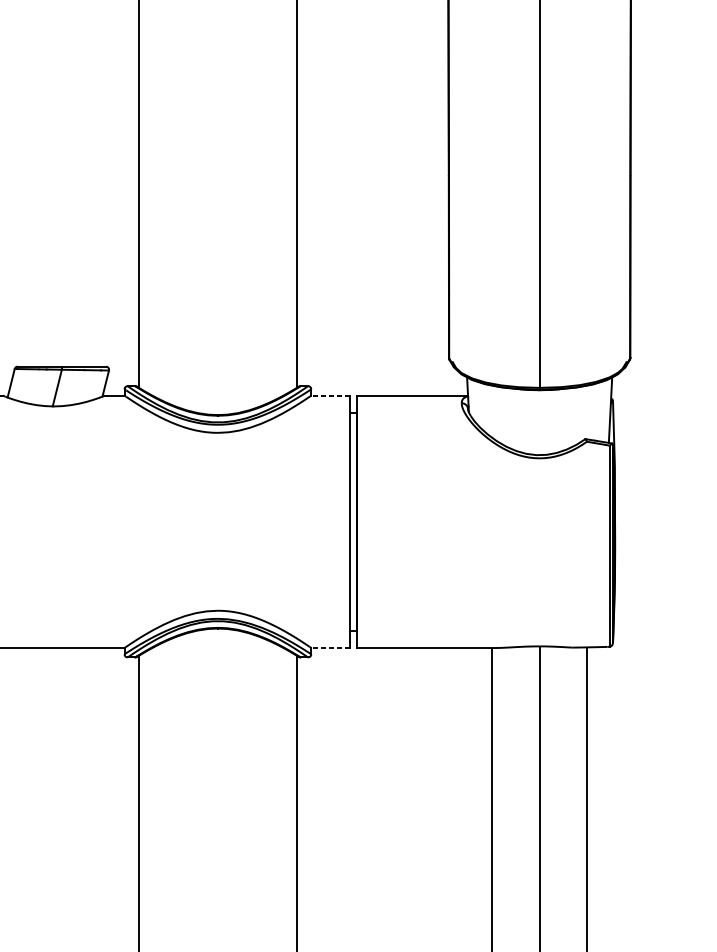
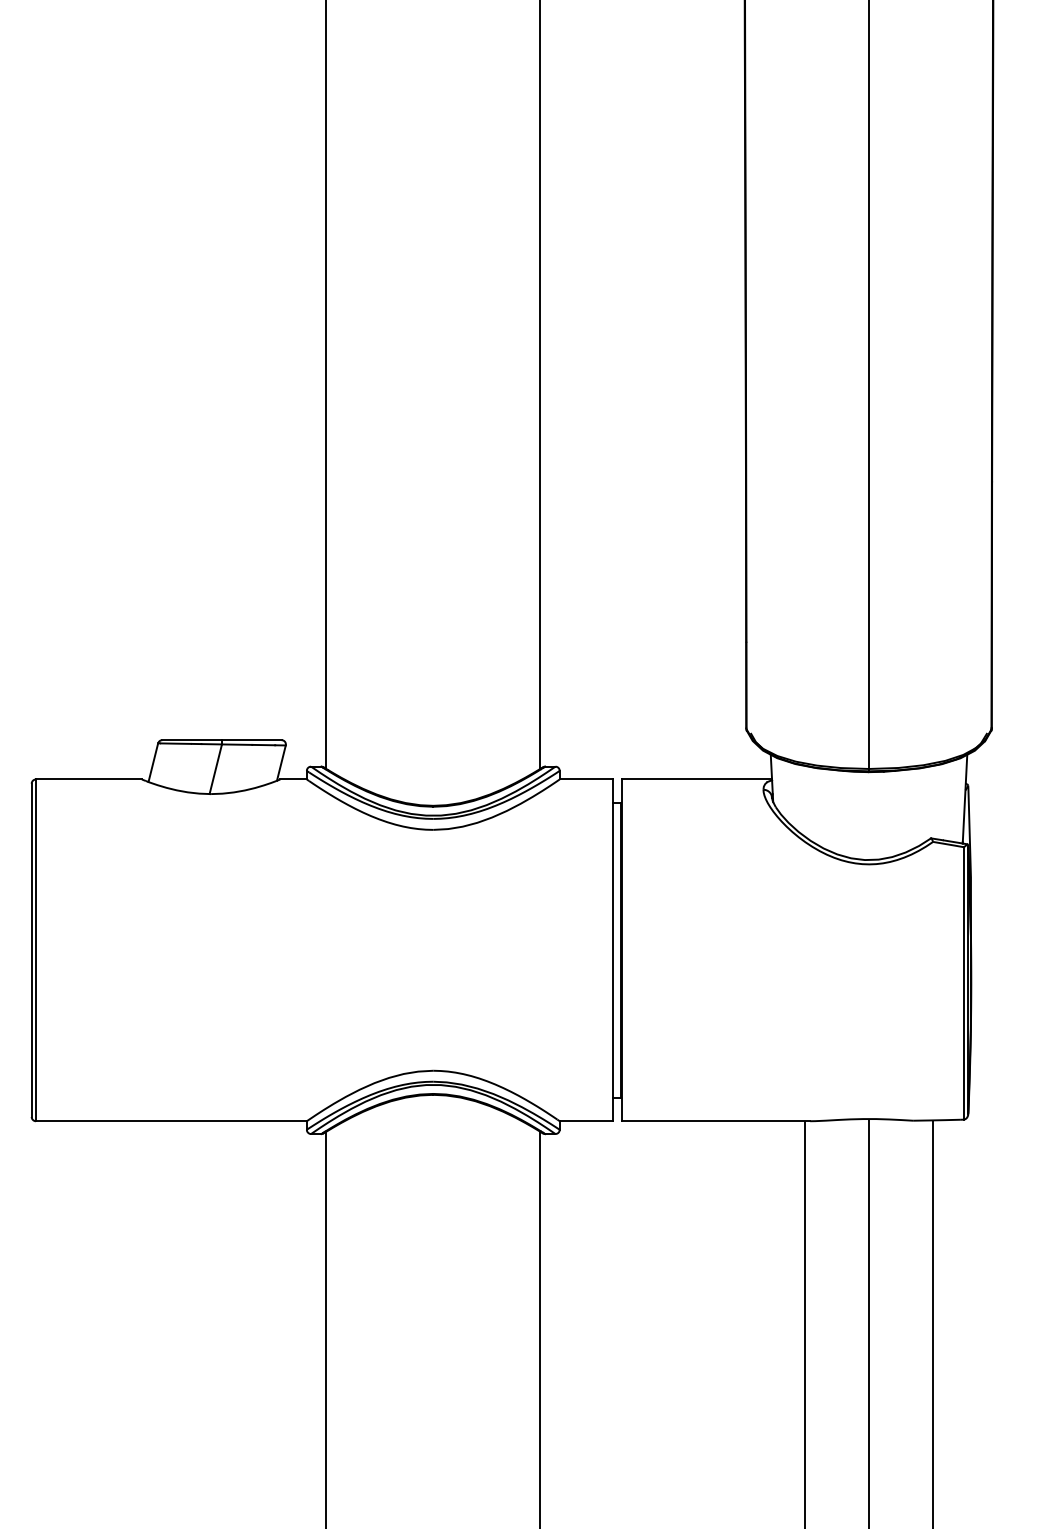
line: (330, 395) -> (585, 779), dashed -> solid
line: (330, 648) -> (585, 1121), dashed -> solid

